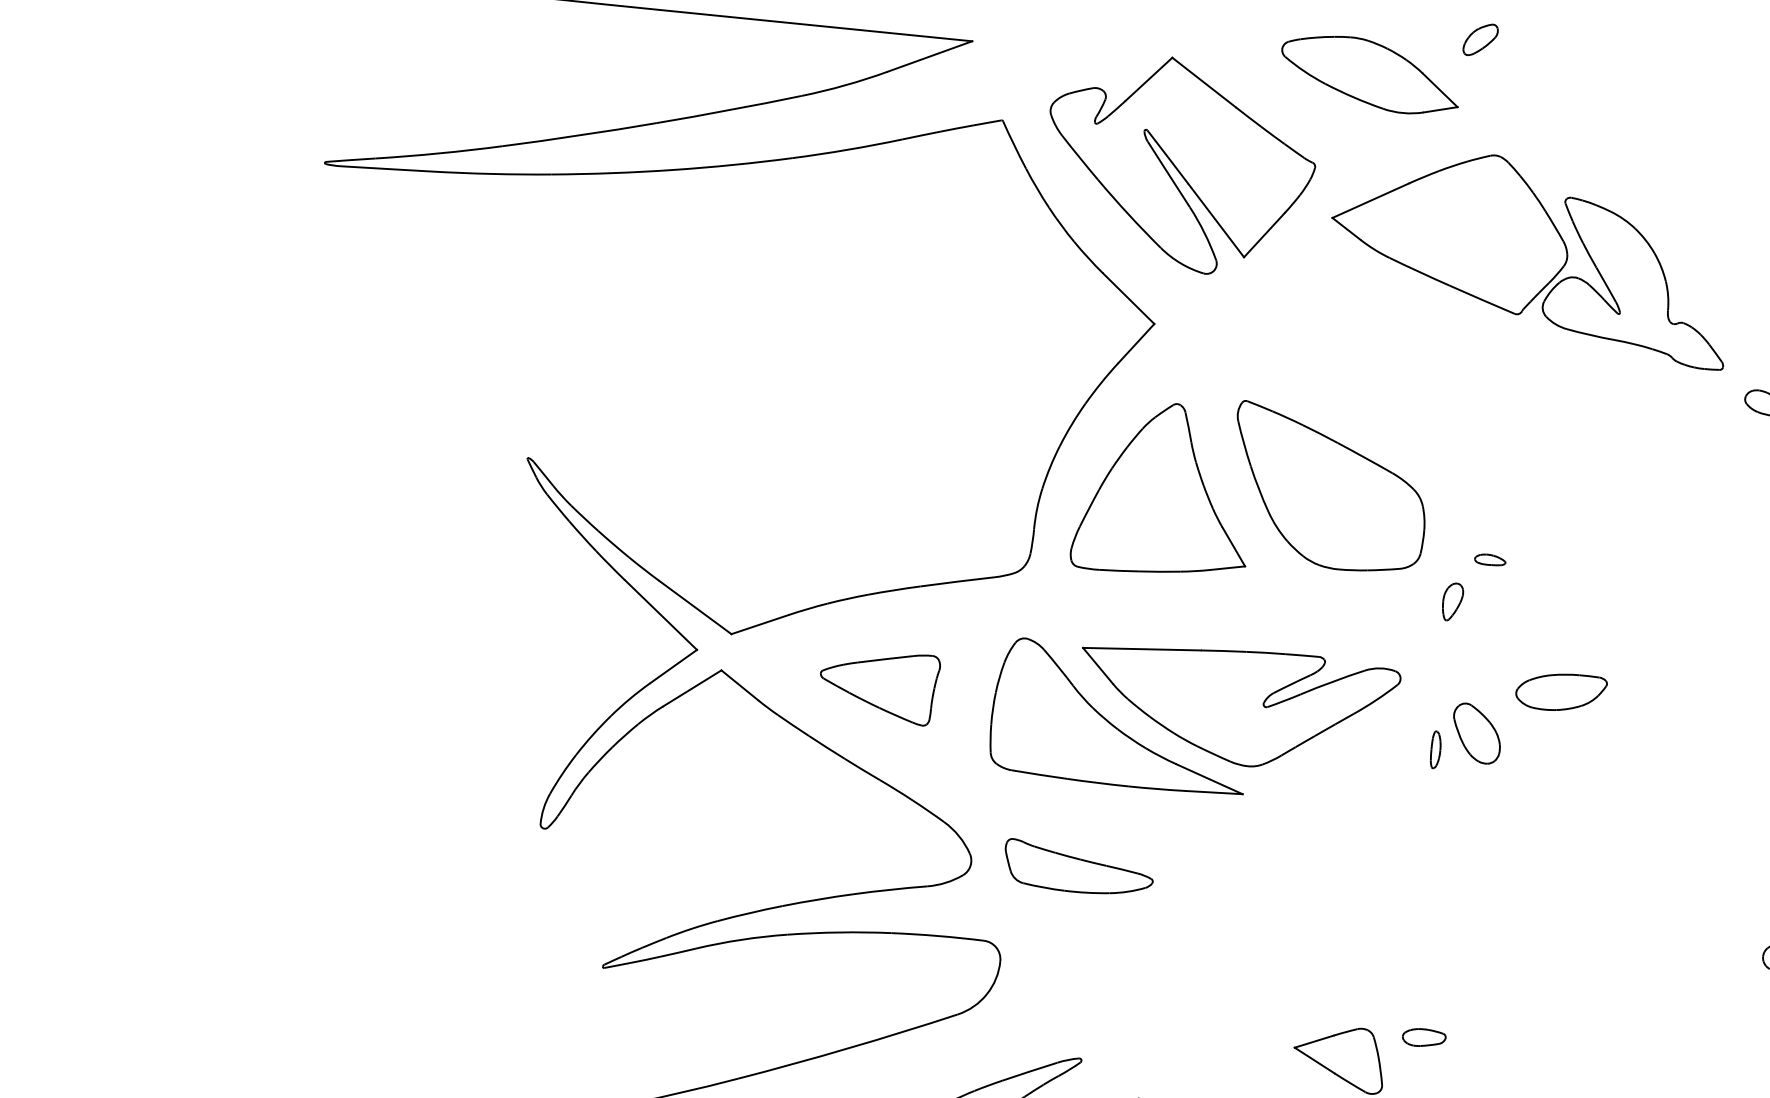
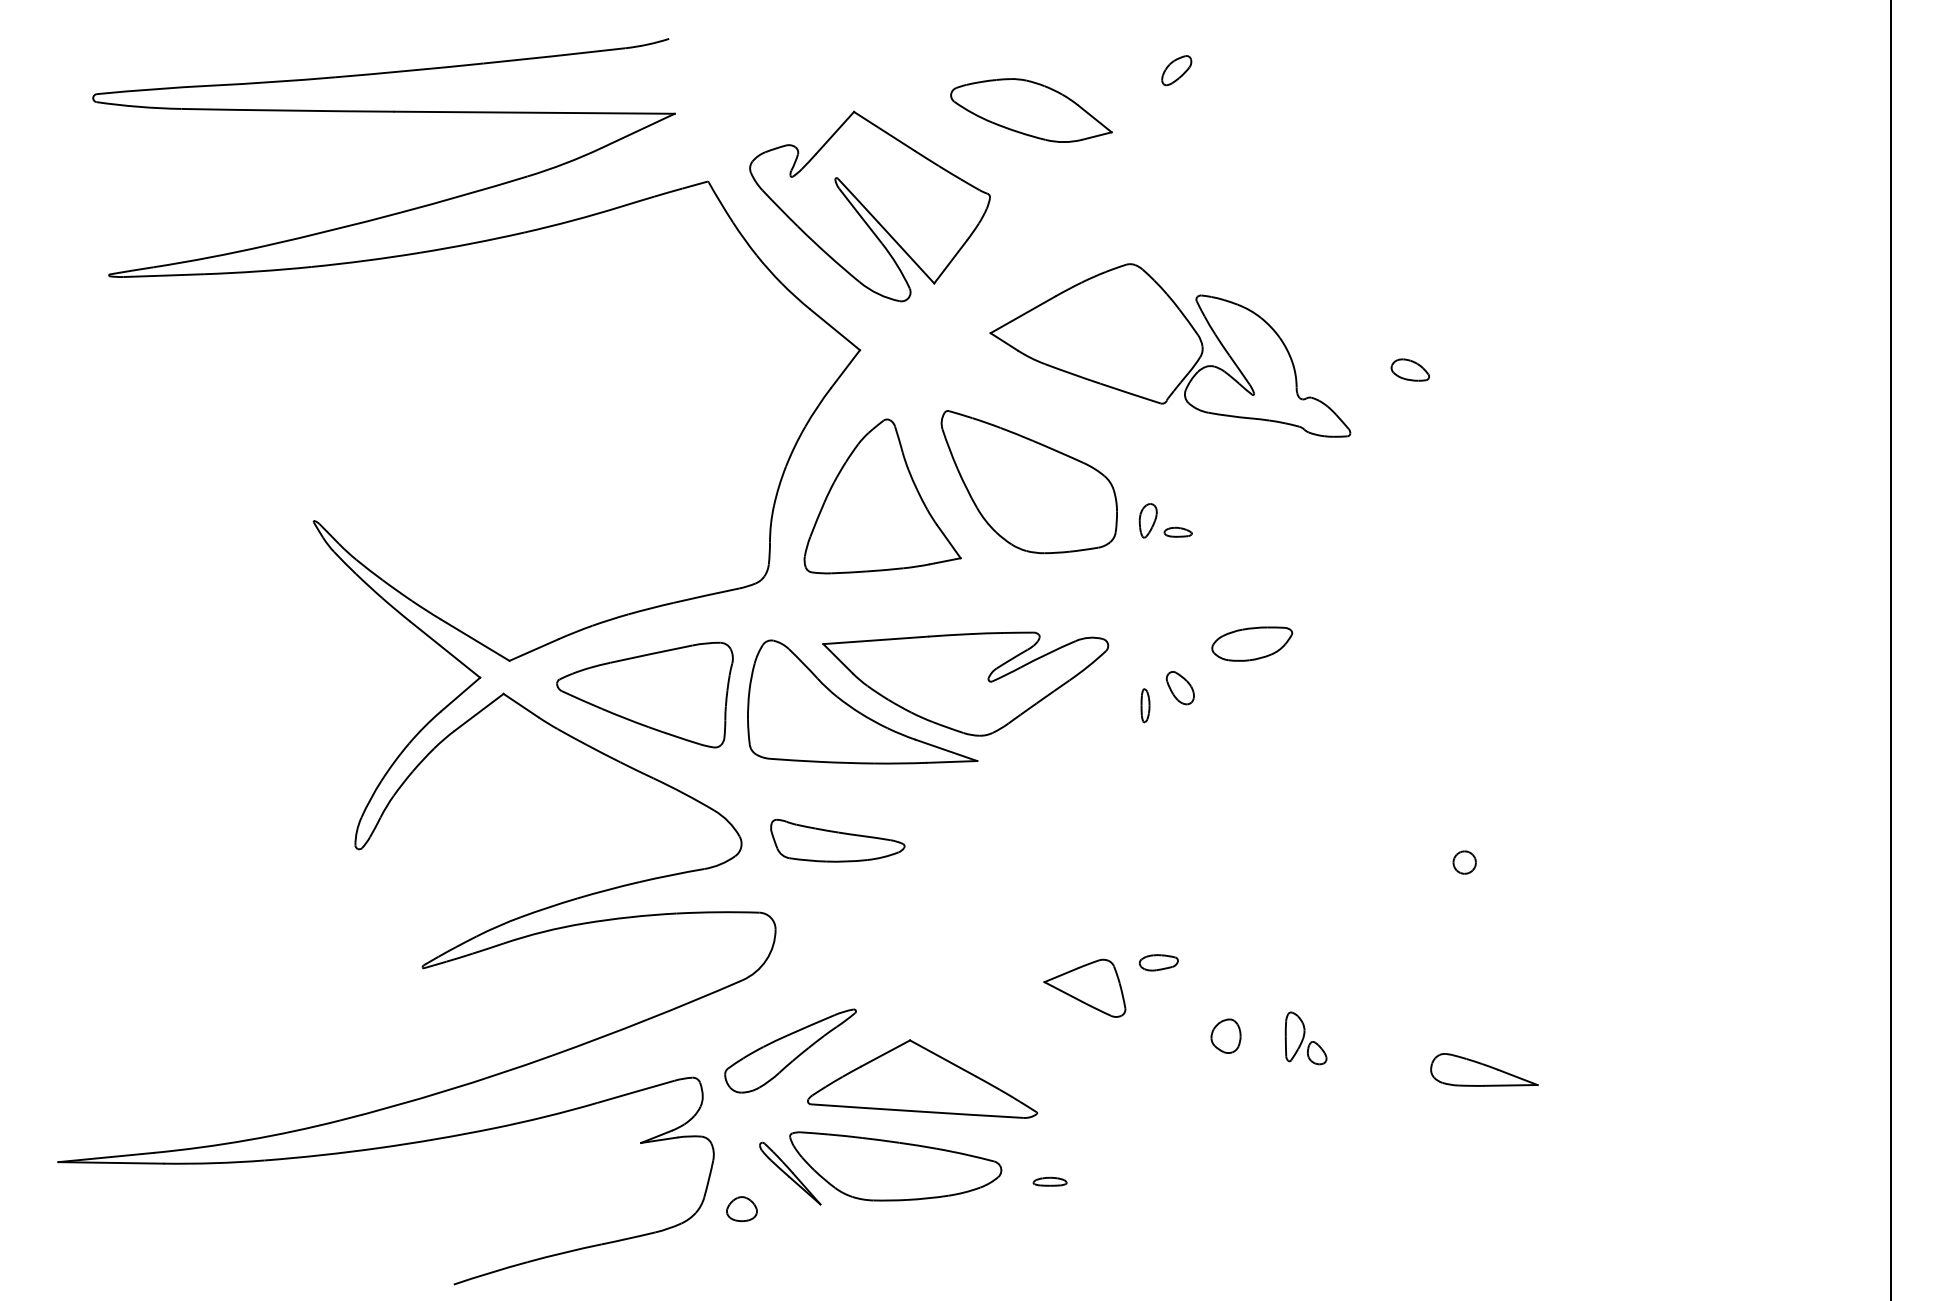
part: (1480, 39) -> (1176, 70), moved
part: (1531, 255) -> (1170, 350), moved
part: (1451, 601) -> (1147, 520), moved
part: (878, 685) -> (644, 694), size x1.67
part: (1475, 734) -> (1179, 688), size x0.62

